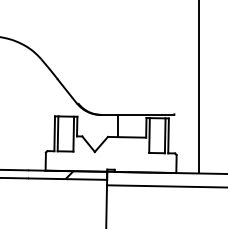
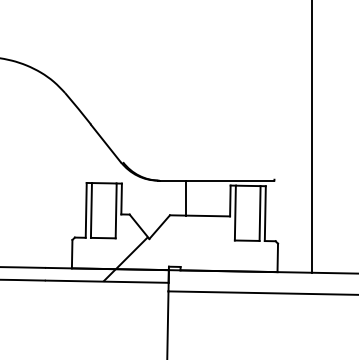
hatch: (83, 160) -> (131, 252), added

